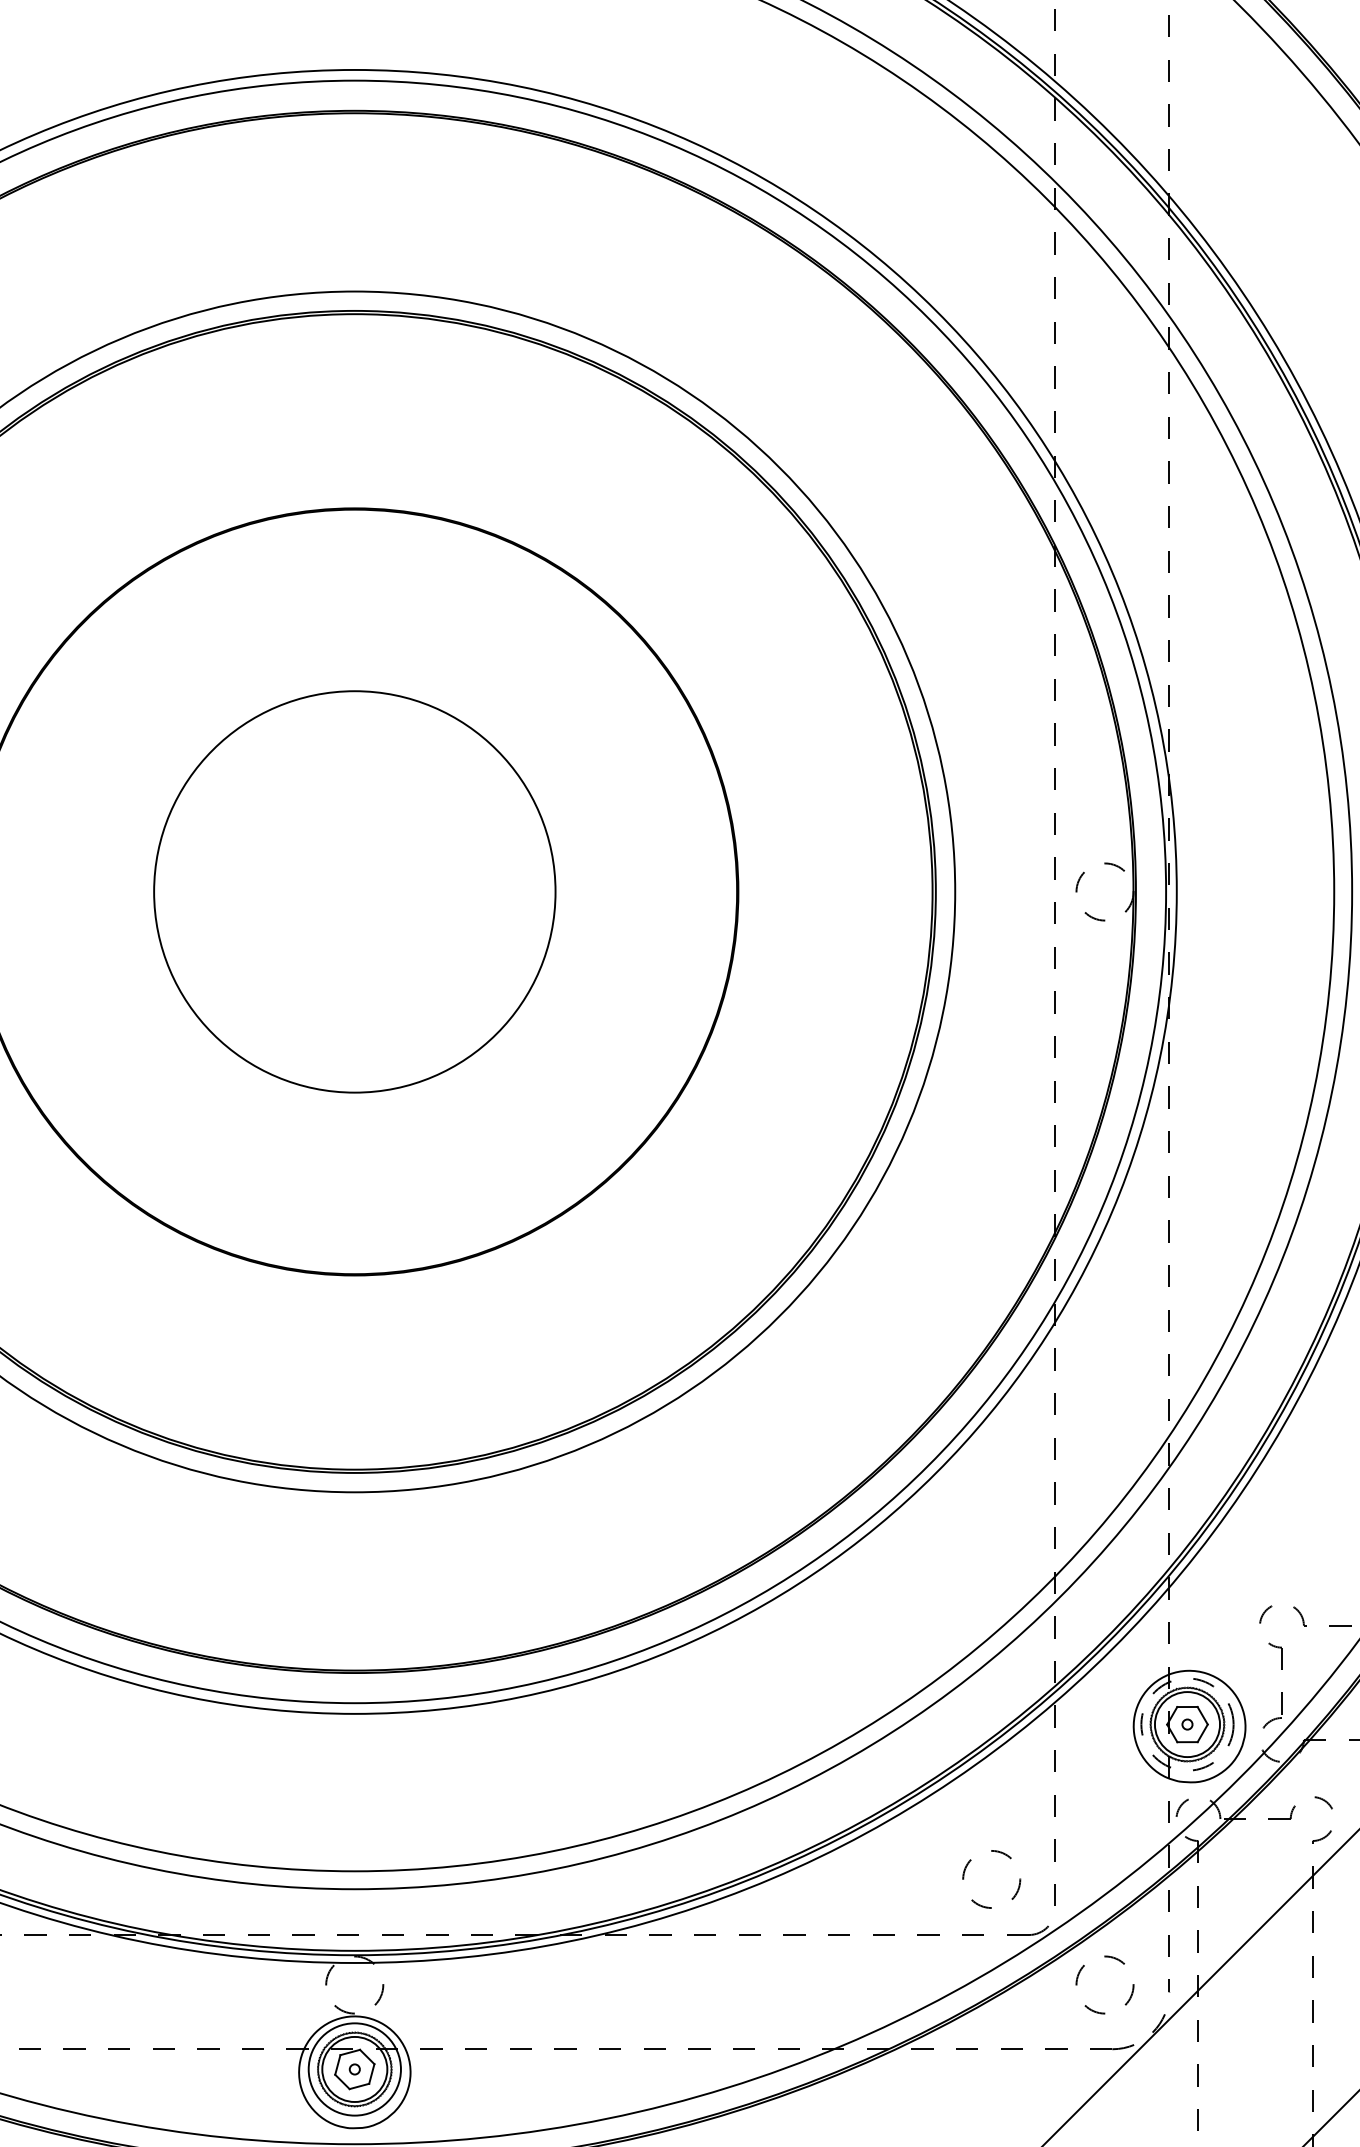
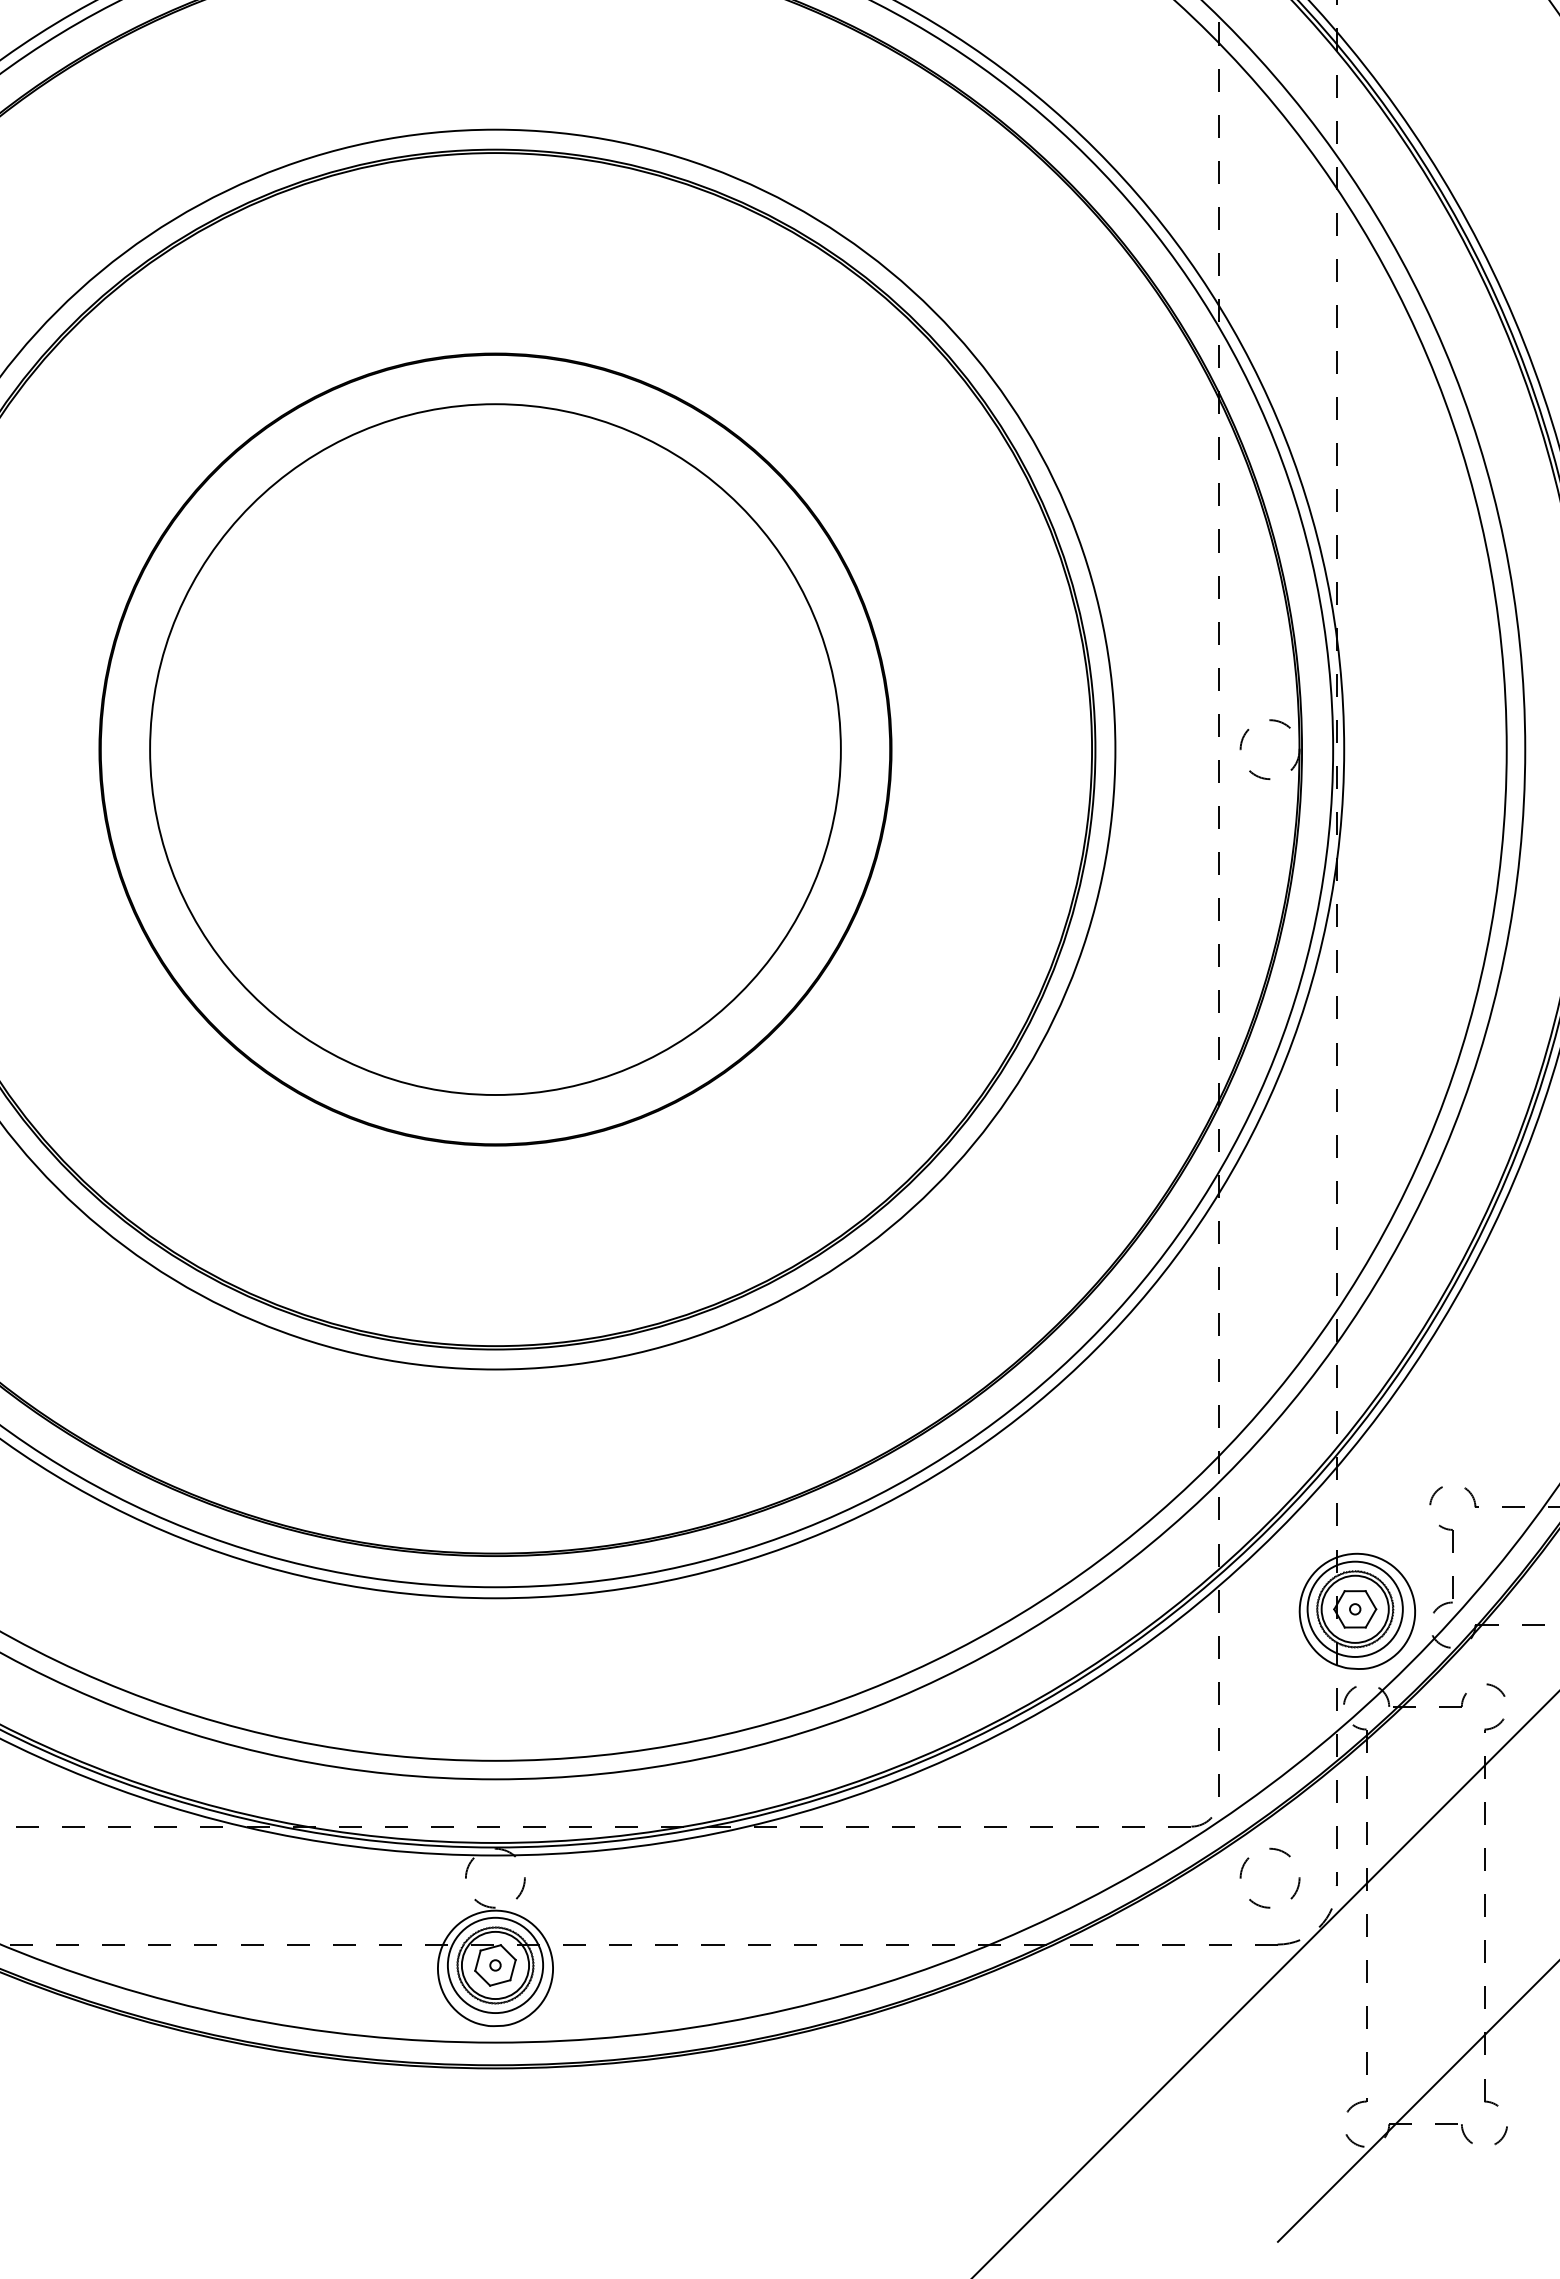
circle: (354, 891) -> (495, 749), size x1.67
circle: (1186, 1723) -> (1354, 1608), dashed -> solid
circle: (991, 1878) -> (1152, 1768), removed

